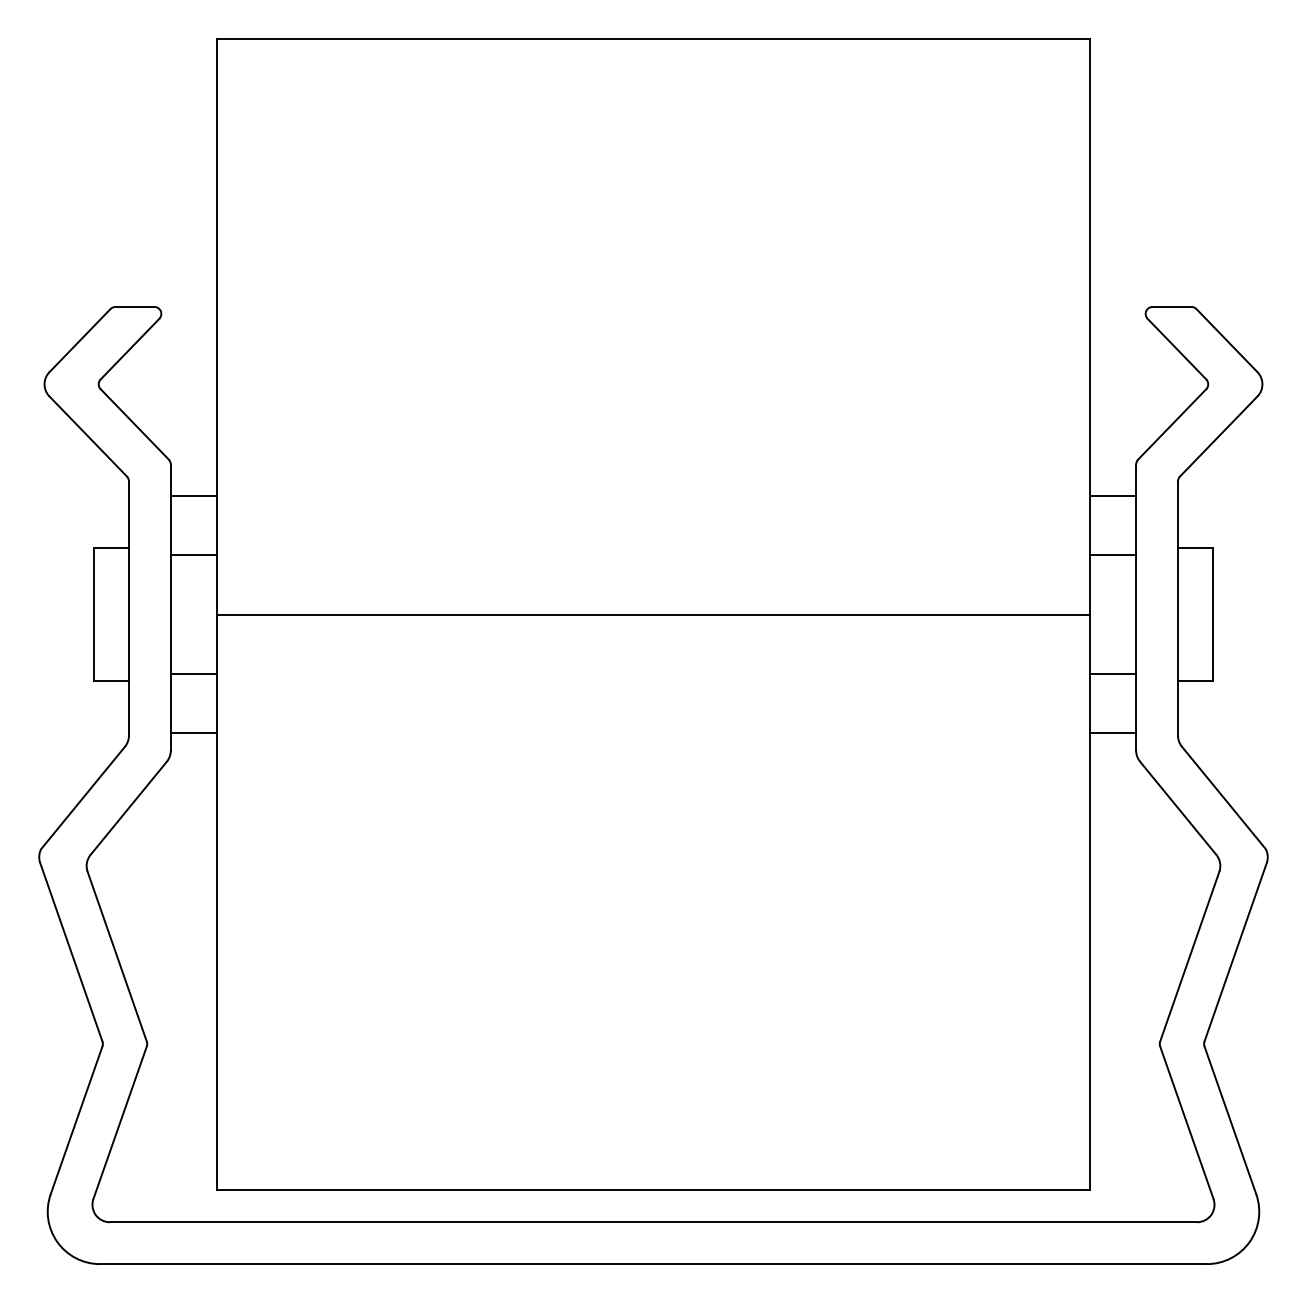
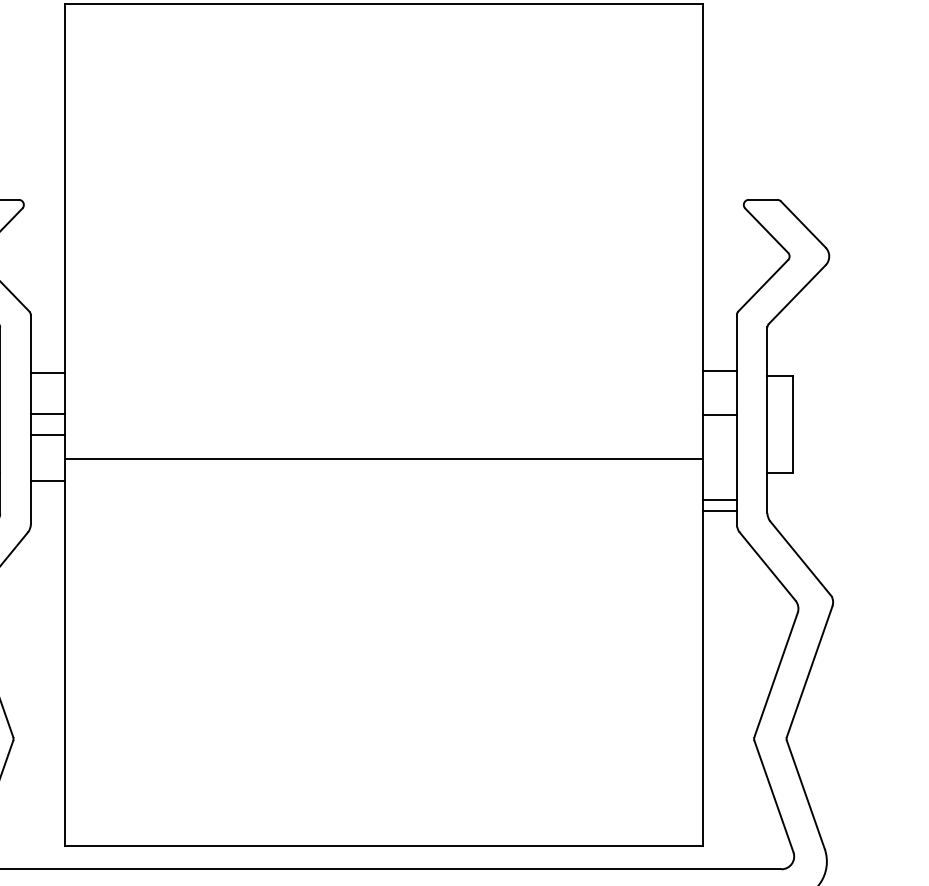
line: (193, 496) -> (47, 372), moved
line: (1112, 496) -> (719, 370), moved
line: (193, 555) -> (47, 413), moved
line: (1112, 555) -> (719, 415), moved
line: (653, 614) -> (383, 459), moved
line: (193, 673) -> (47, 435), moved
line: (1112, 673) -> (719, 500), moved
line: (193, 732) -> (47, 481), moved

